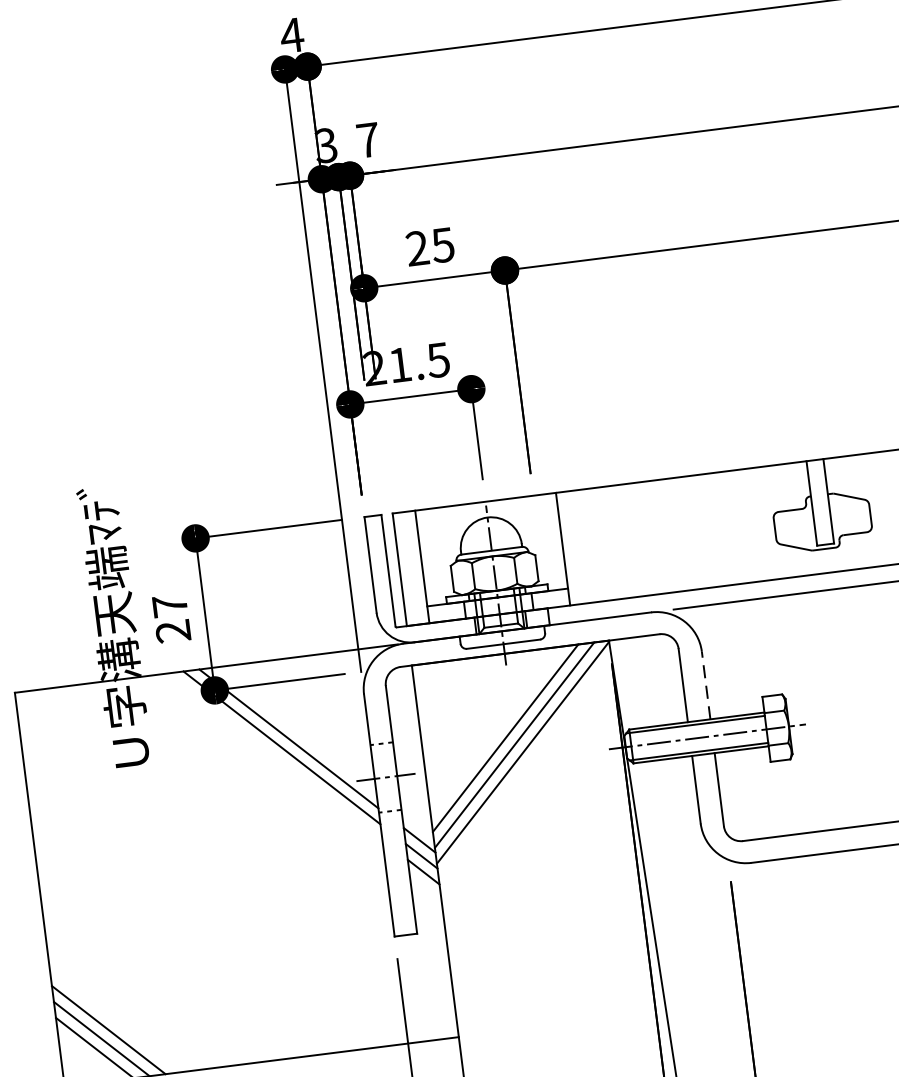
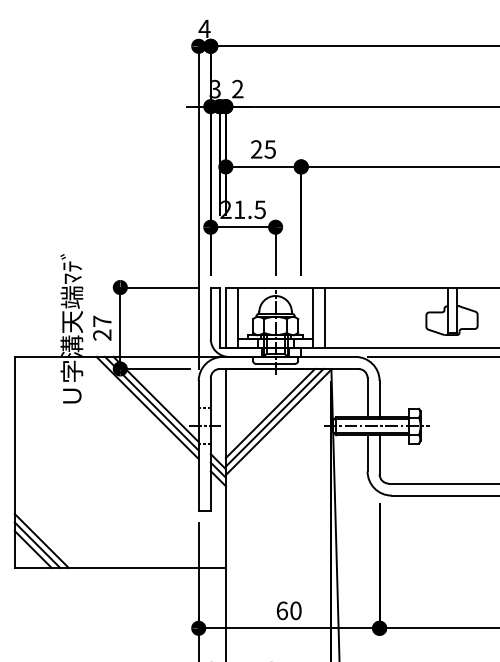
text: (367, 139) -> (237, 88), 7 -> 2
line: (585, 545) -> (325, 317), added
line: (705, 684) -> (379, 398), dashed -> solid
line: (274, 755) -> (147, 407), added

